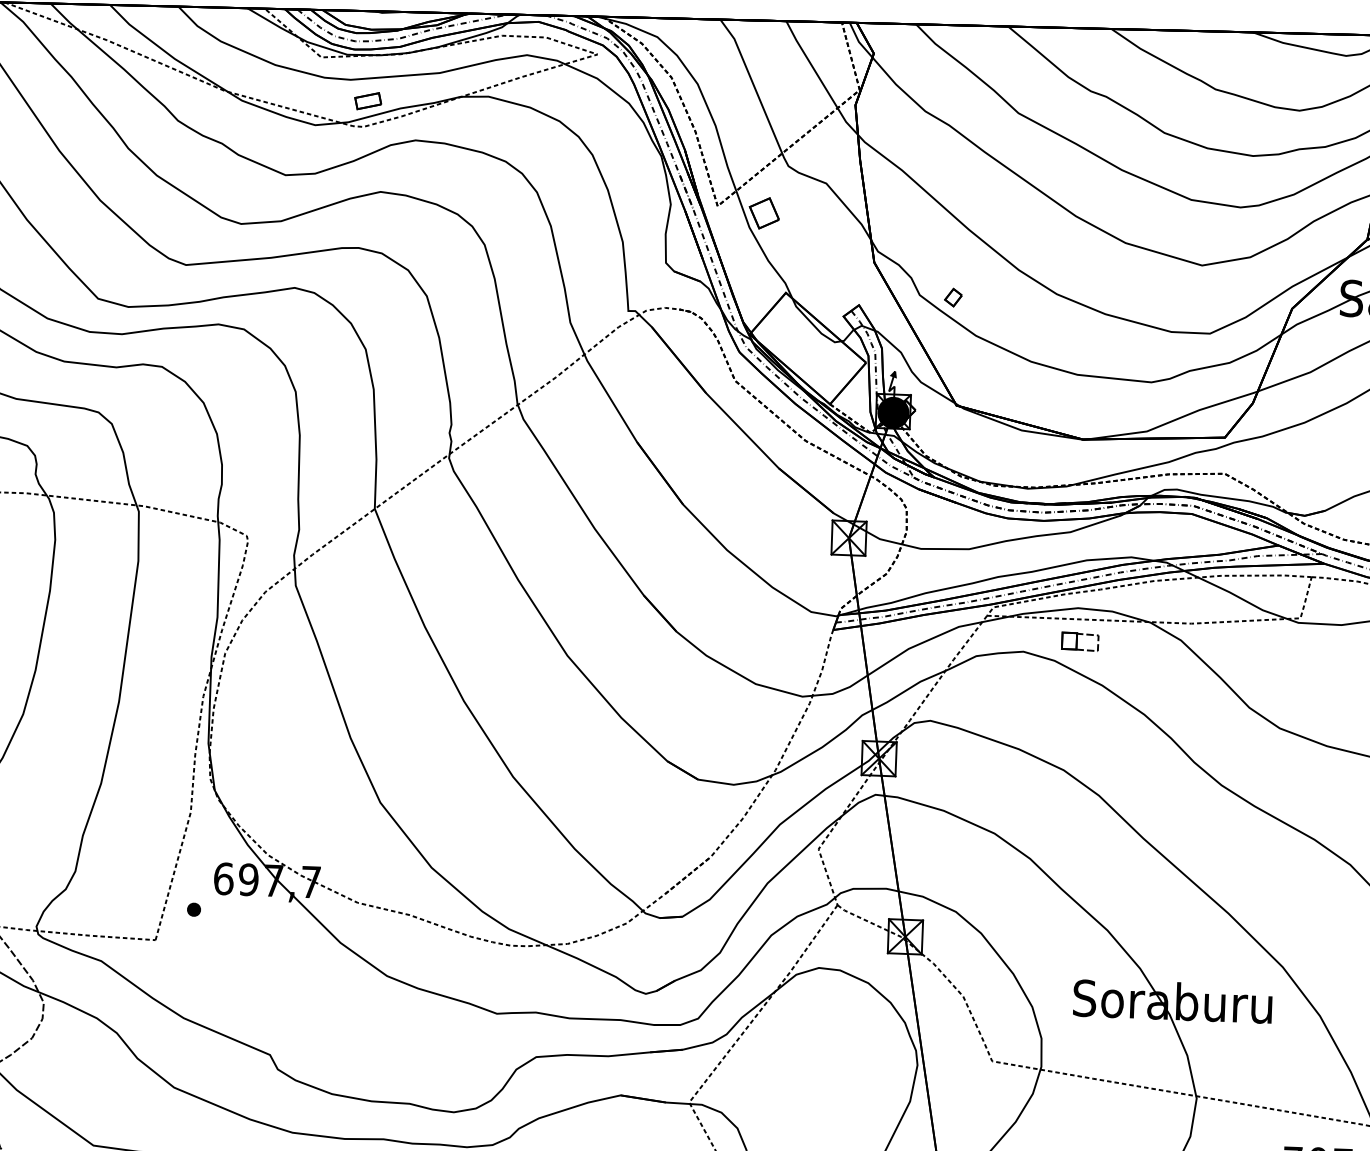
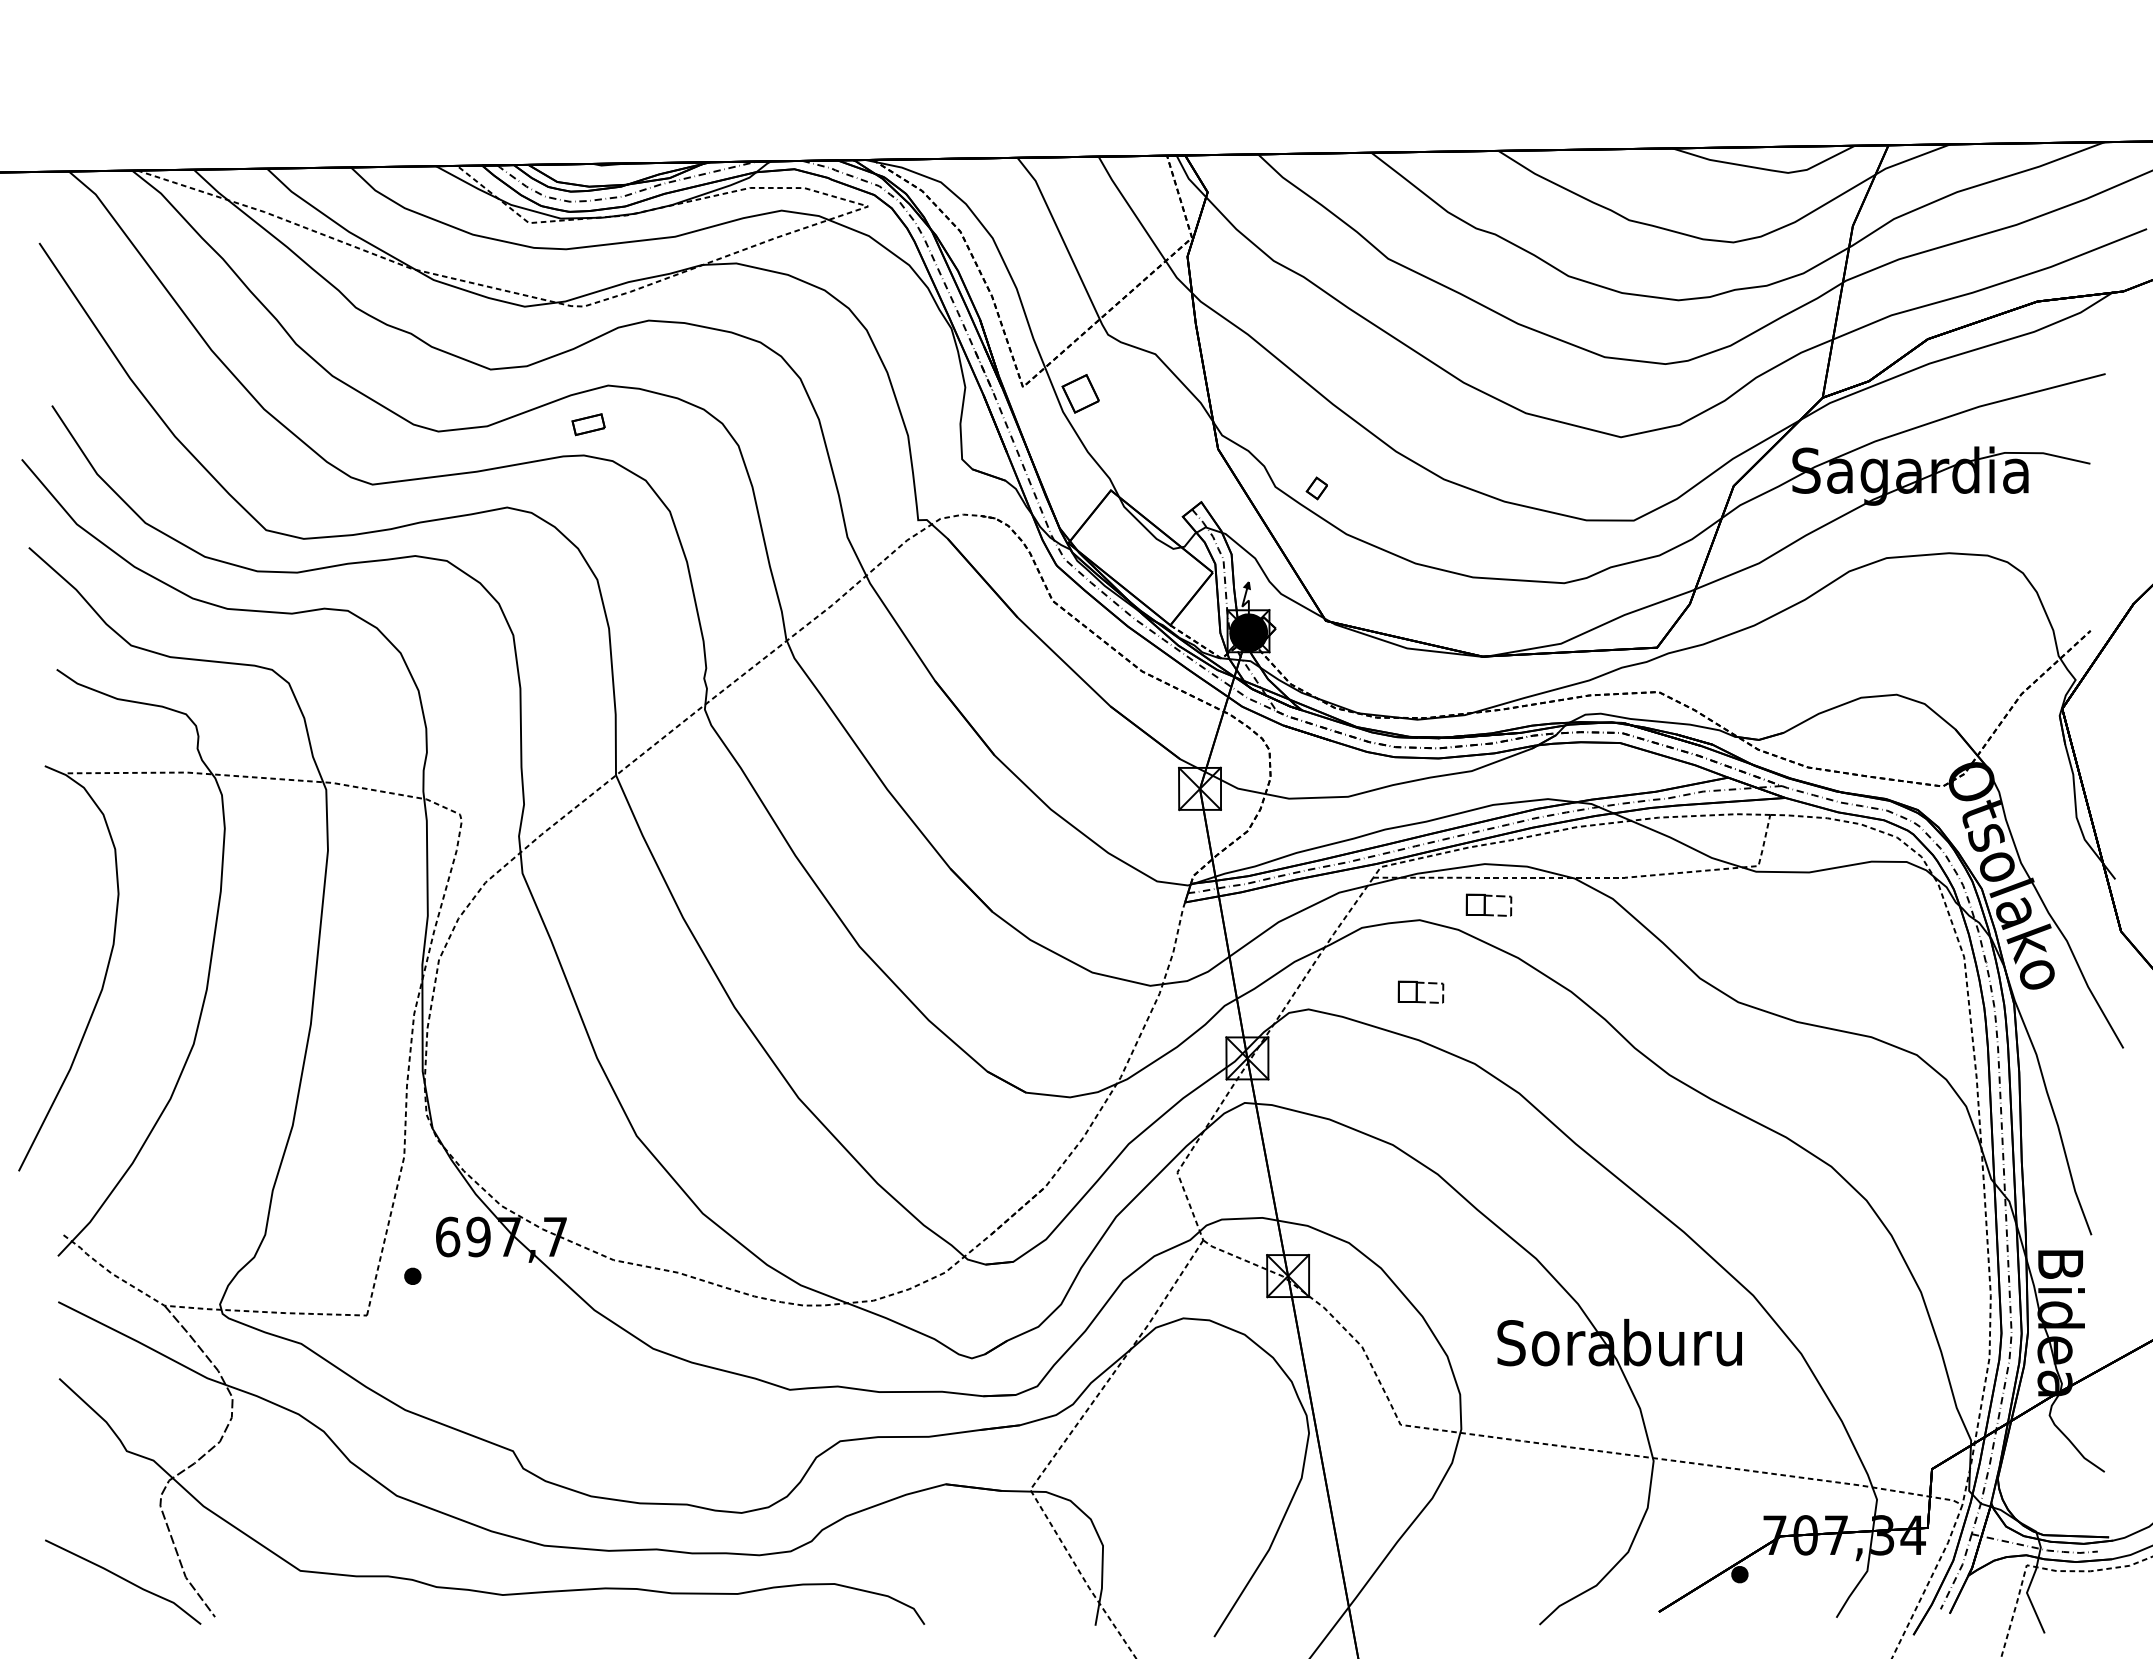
part: (368, 101) -> (588, 424), moved
part: (1021, 709) -> (1420, 991), added

